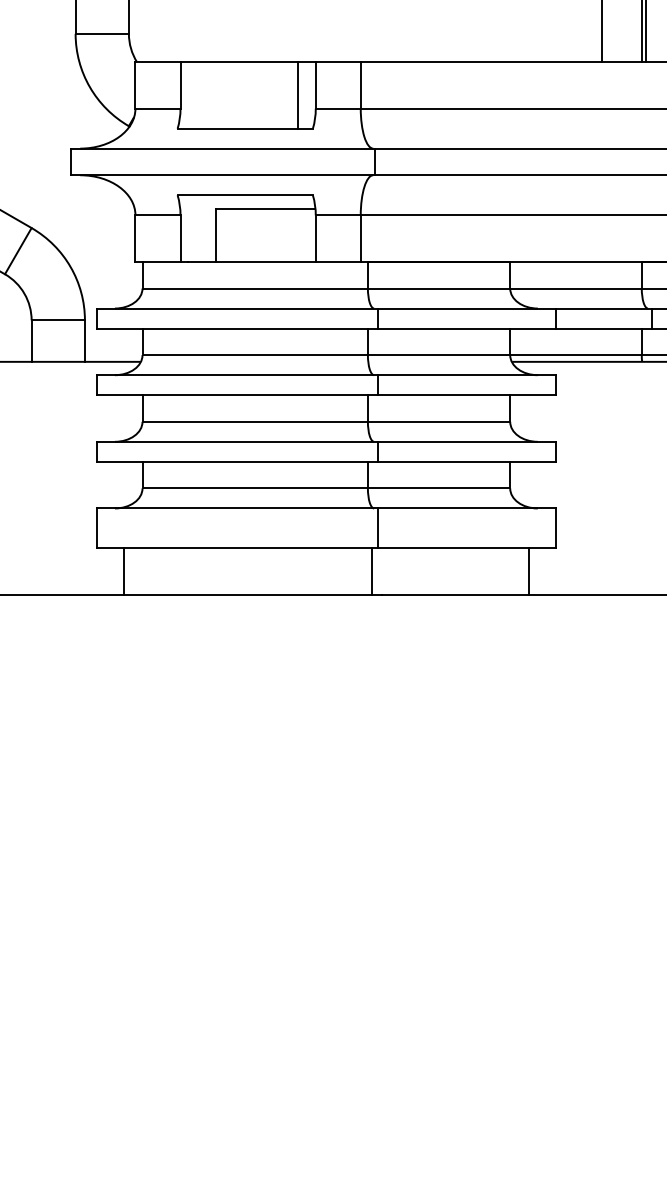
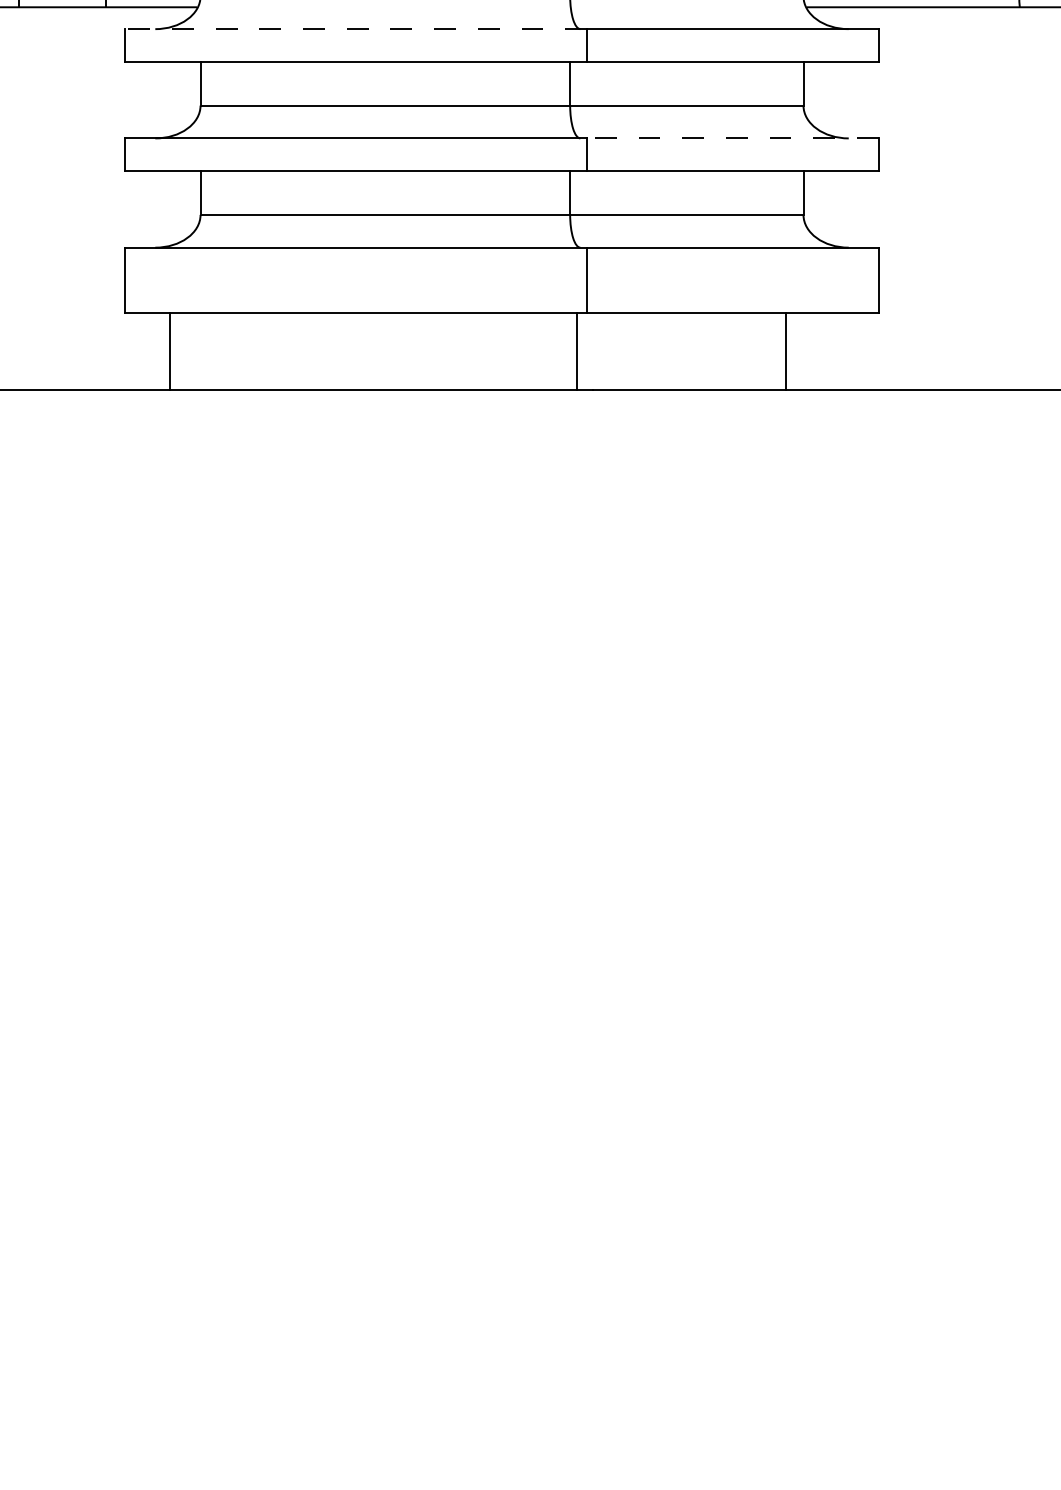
line: (237, 375) -> (356, 29), solid -> dashed
line: (467, 441) -> (733, 137), solid -> dashed
line: (528, 571) -> (785, 351), moved

